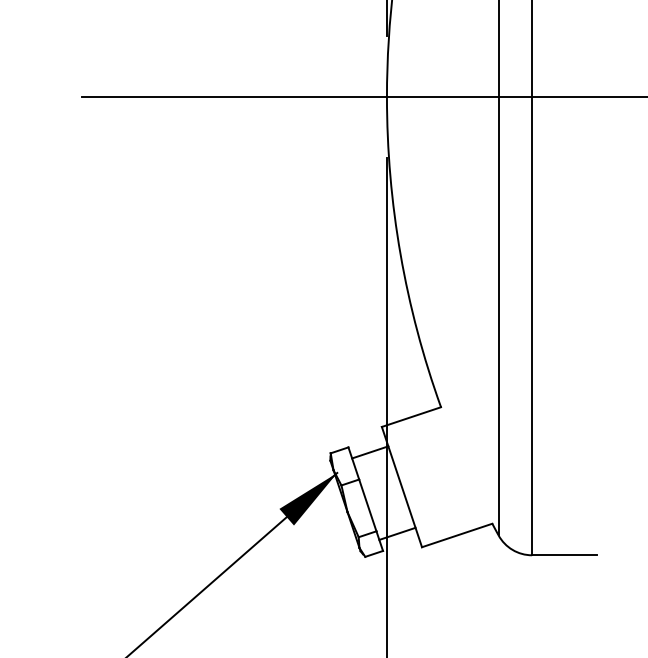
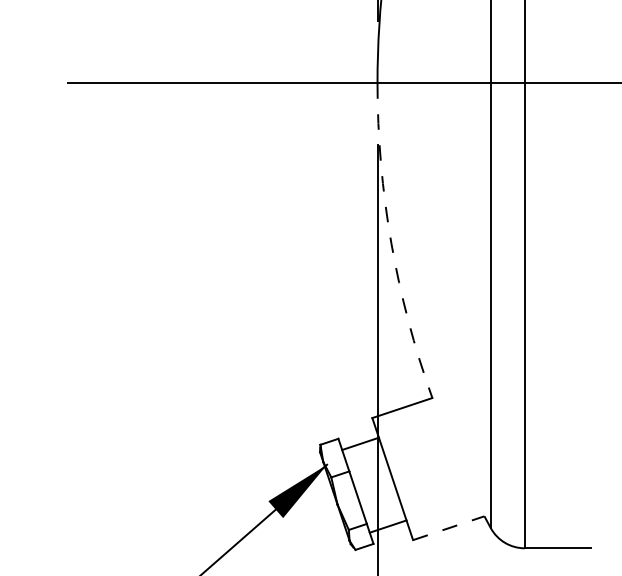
arc: (400, 254) -> (391, 243), solid -> dashed
line: (457, 535) -> (449, 528), solid -> dashed

